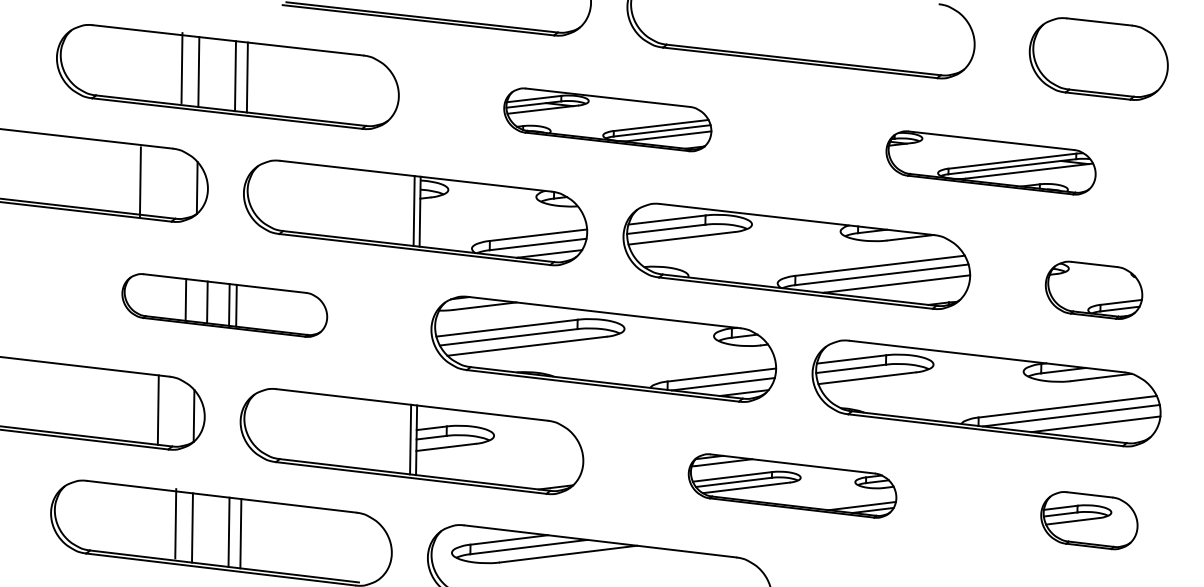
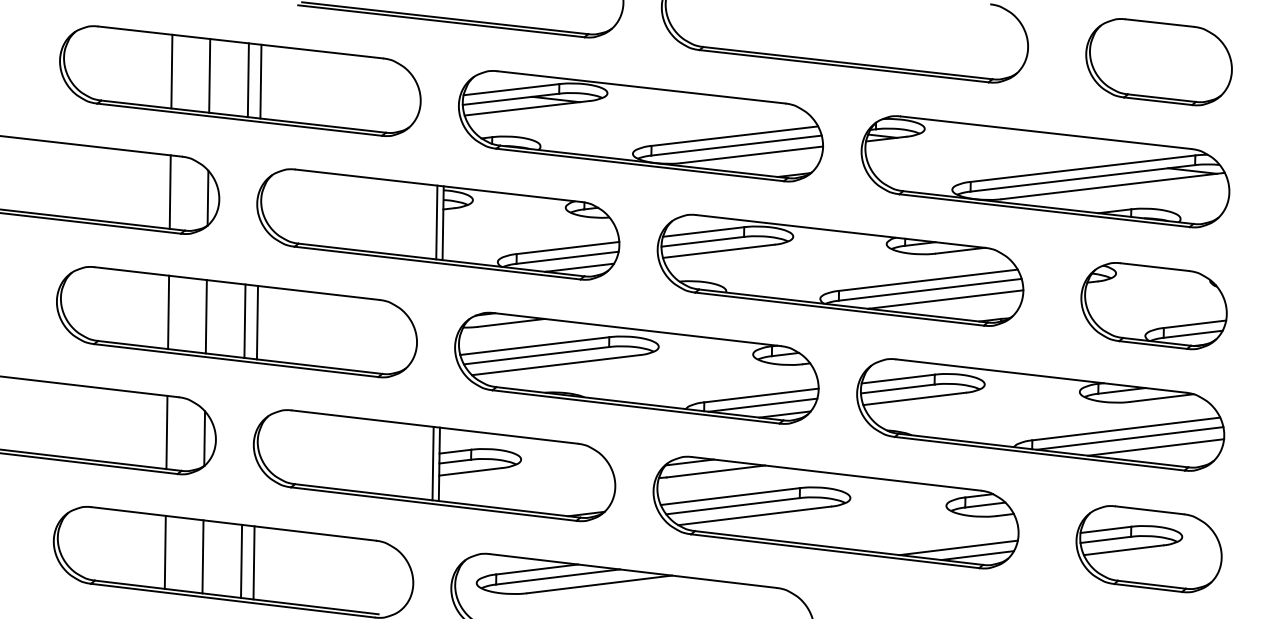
line: (181, 67) -> (171, 71), moved
part: (607, 119) -> (640, 125), size x1.67
part: (990, 162) -> (1044, 171), size x1.67
line: (139, 182) -> (169, 192), moved
part: (1093, 290) -> (1153, 306), size x1.43
part: (224, 305) -> (236, 322), size x1.67
part: (792, 485) -> (835, 512), size x1.67
part: (1089, 520) -> (1149, 548), size x1.43
line: (175, 523) -> (165, 552), moved

